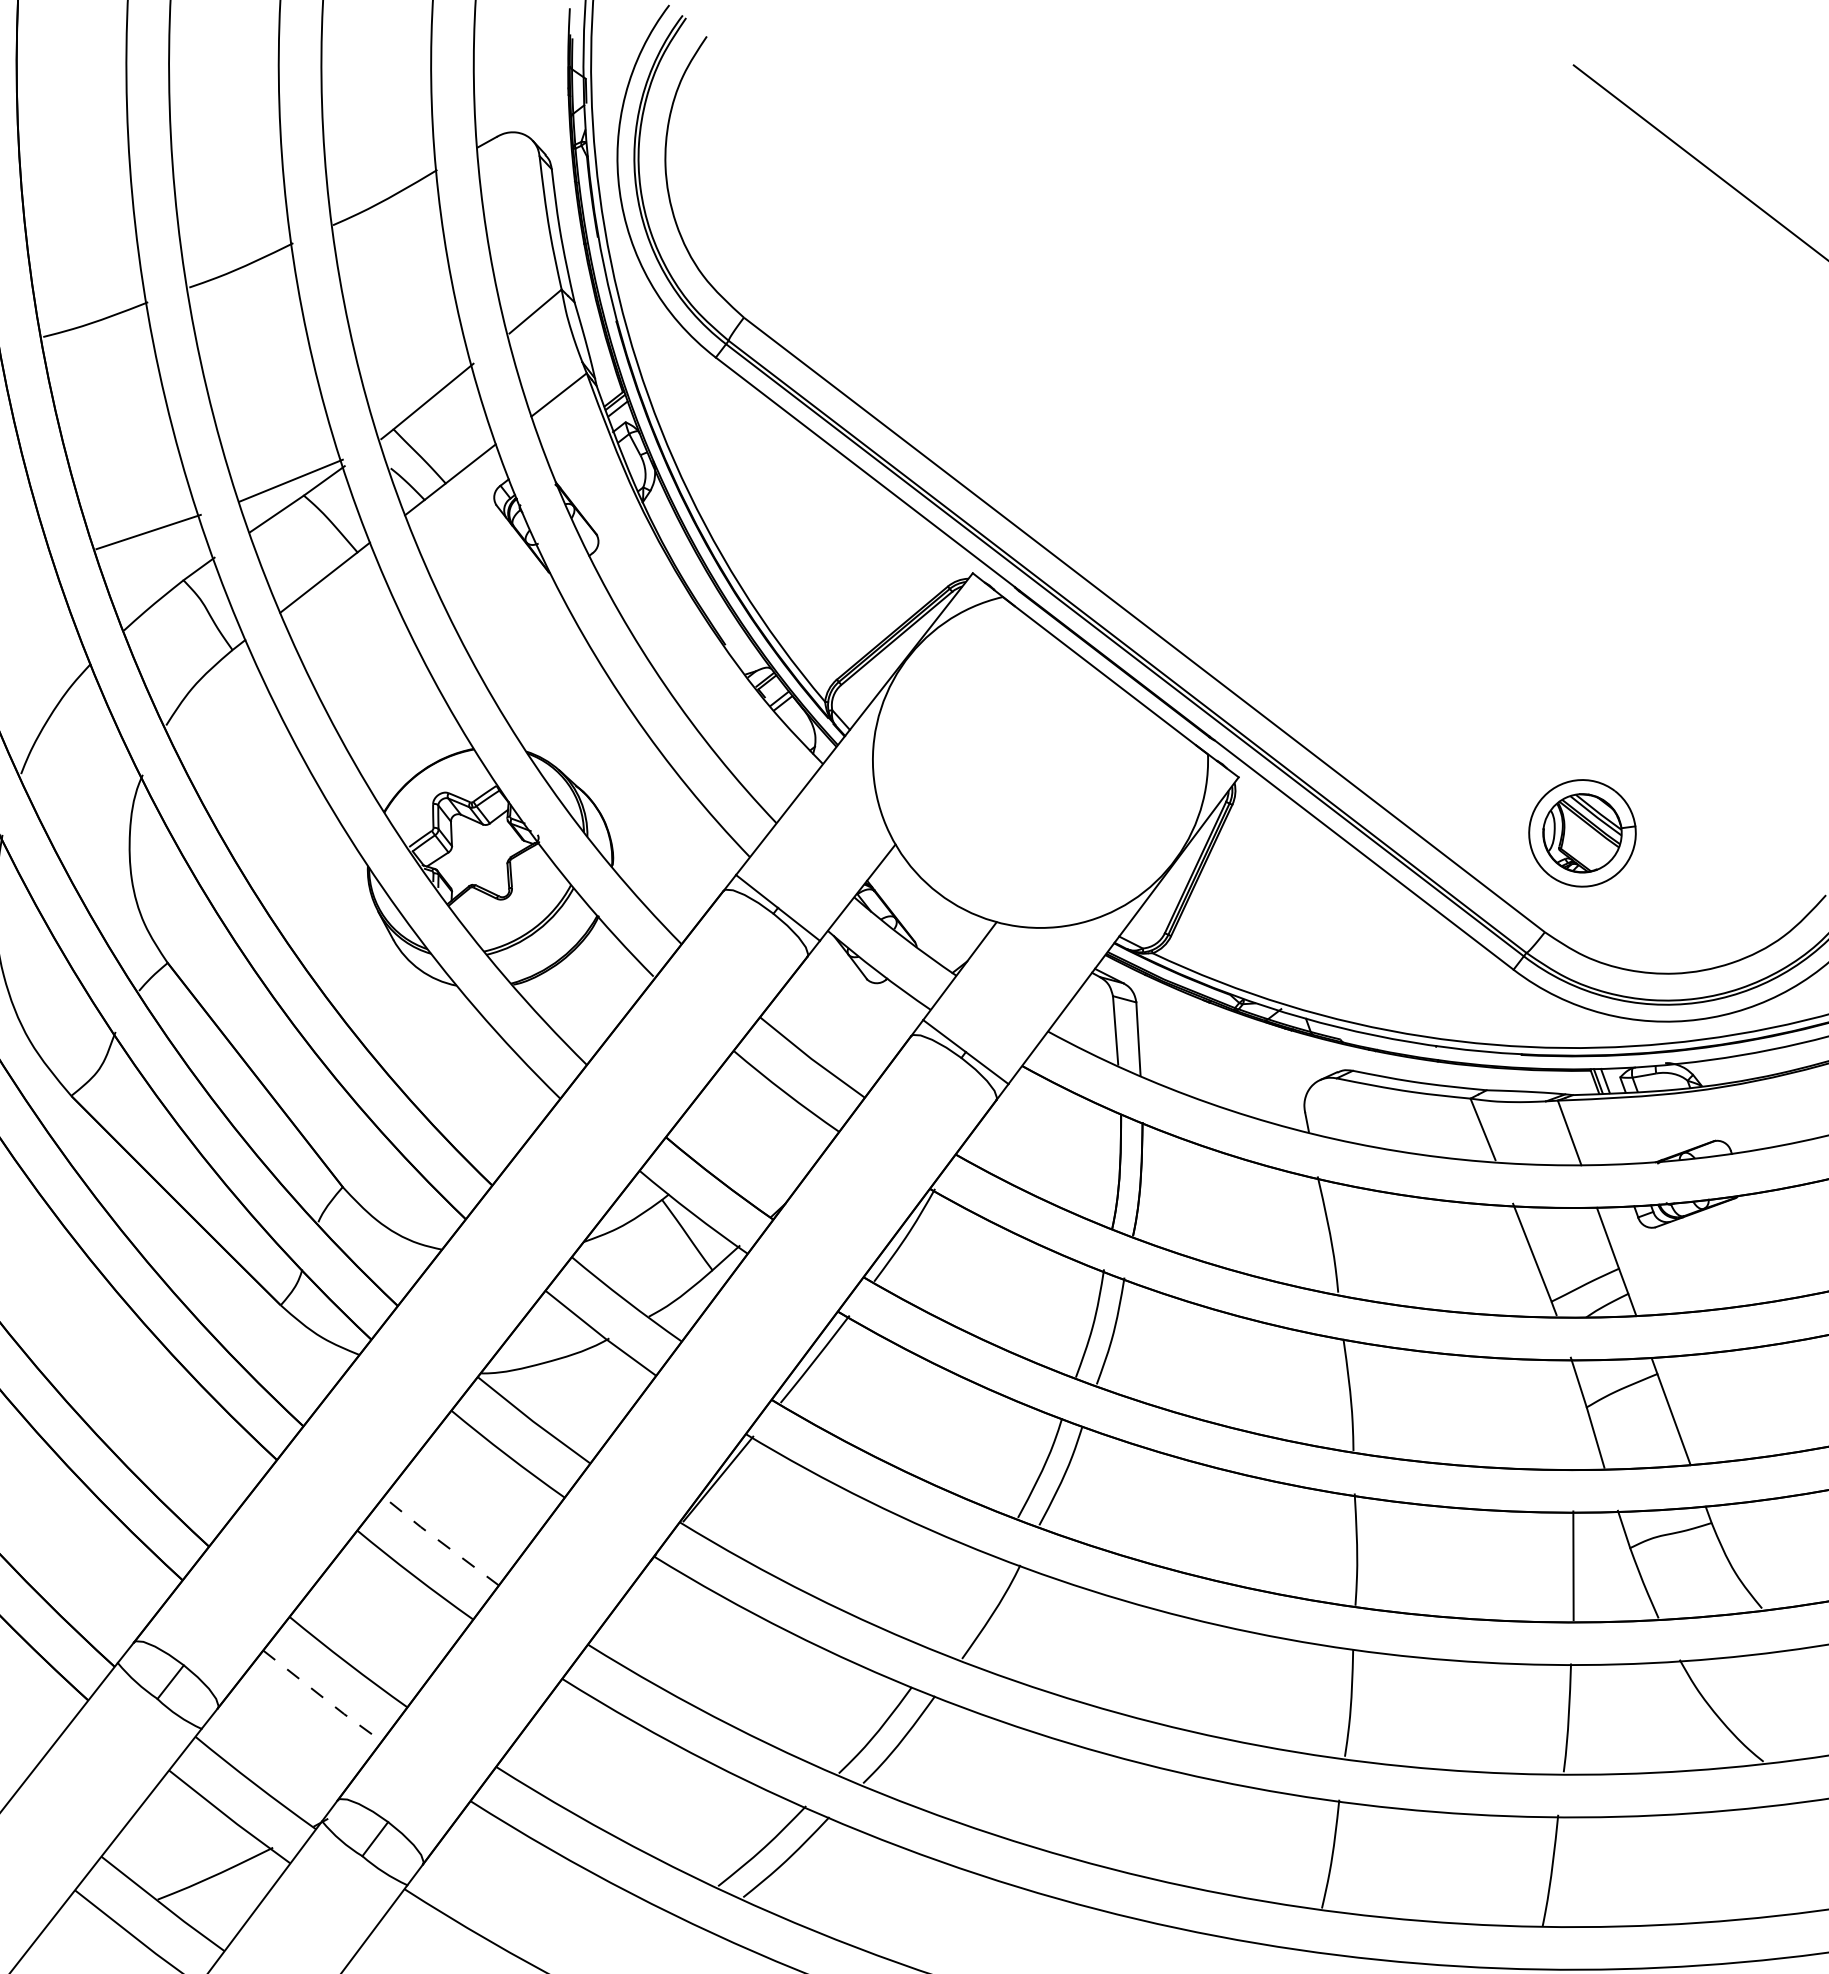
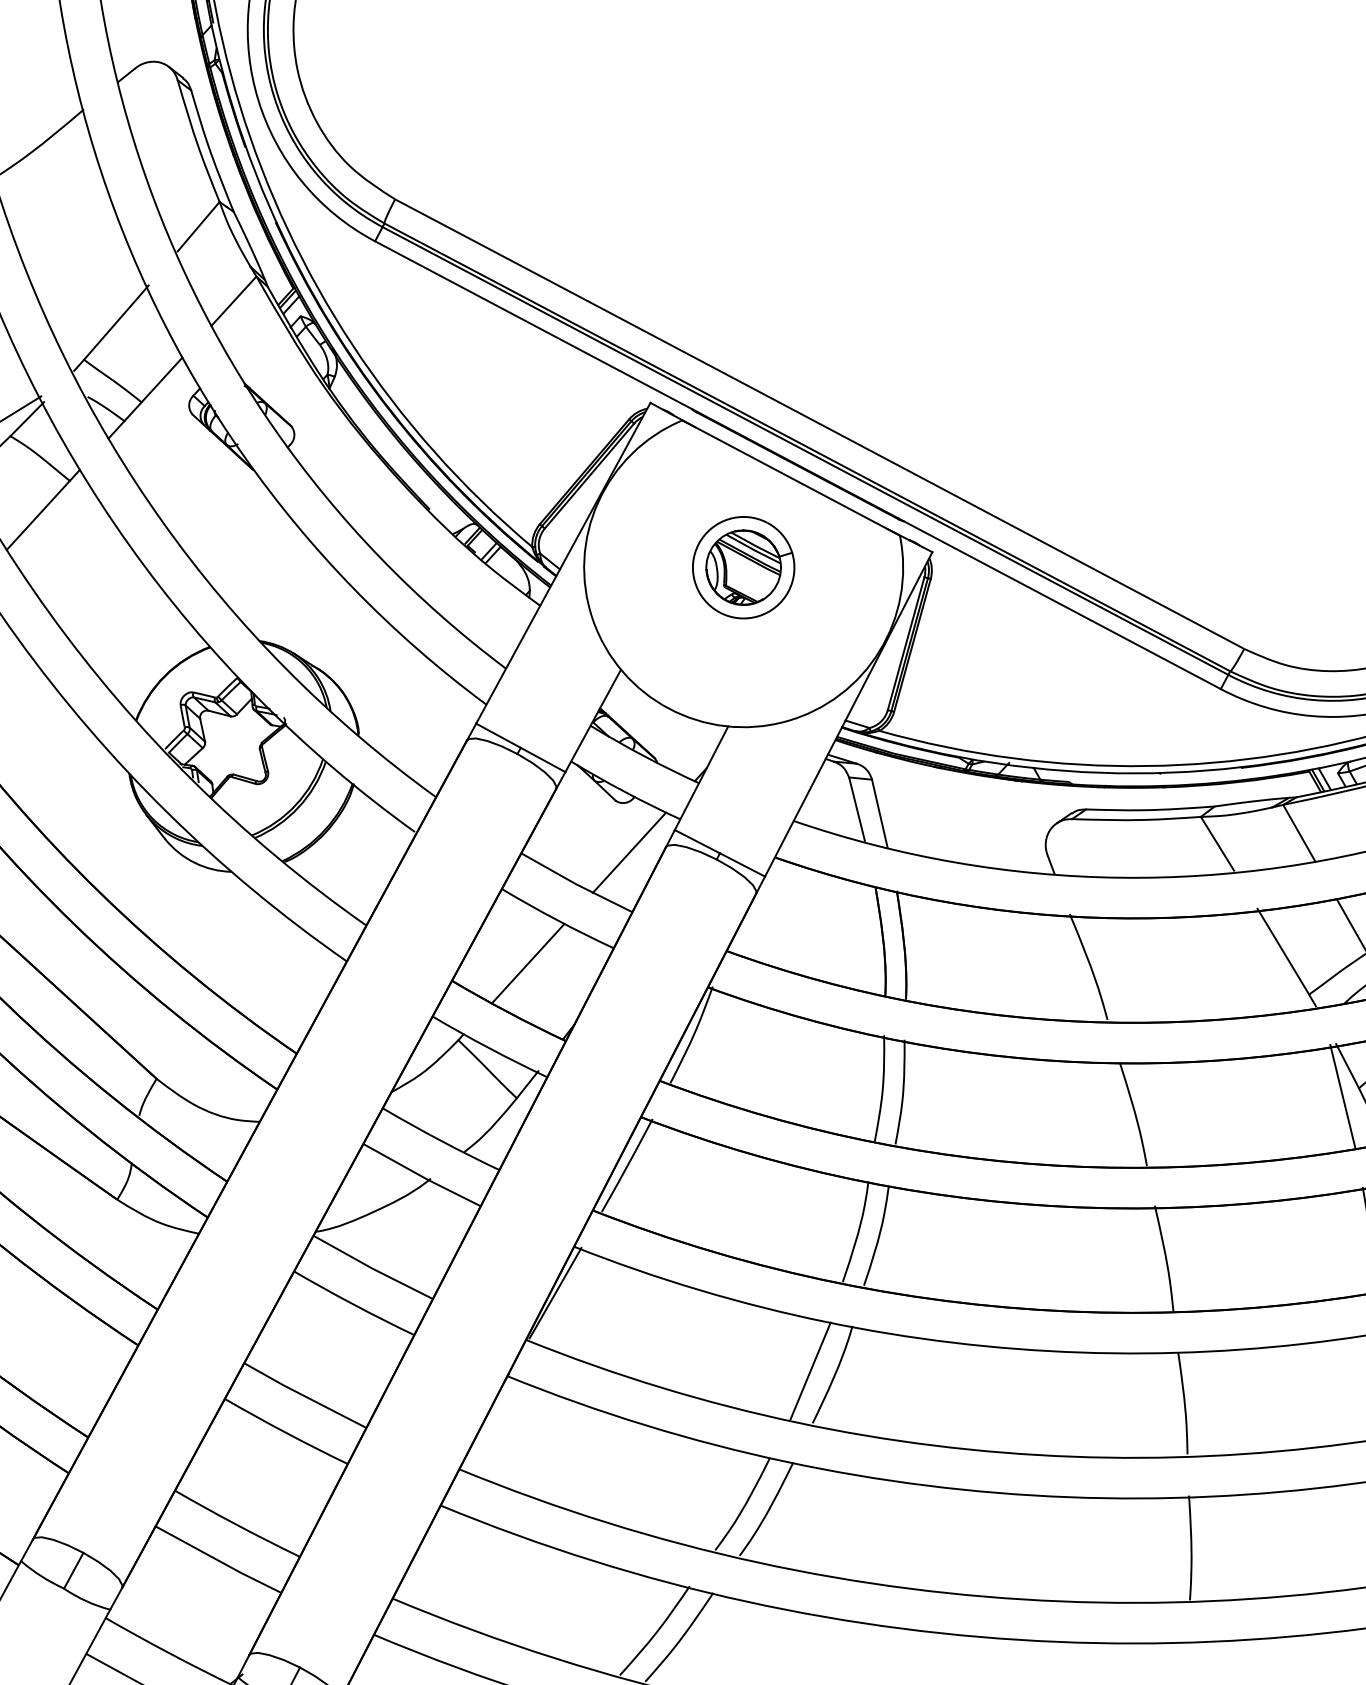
part: (1582, 833) -> (743, 567), moved
line: (872, 1035) -> (629, 852), added
line: (747, 1132) -> (527, 963), added
line: (1568, 1413) -> (1342, 1096), added
line: (439, 1541) -> (303, 1396), dashed -> solid
line: (969, 1603) -> (810, 1370), added
line: (322, 1697) -> (218, 1561), dashed -> solid

